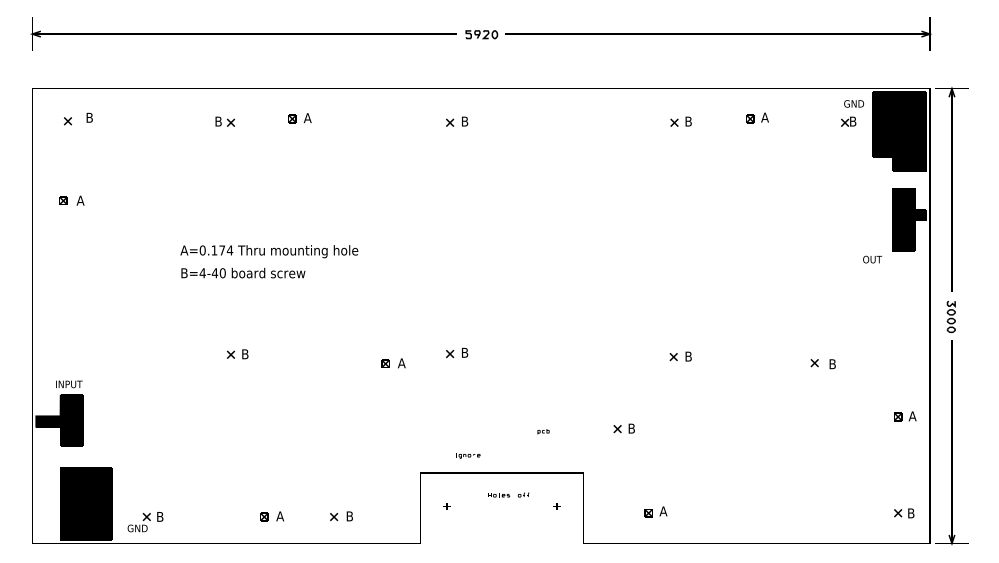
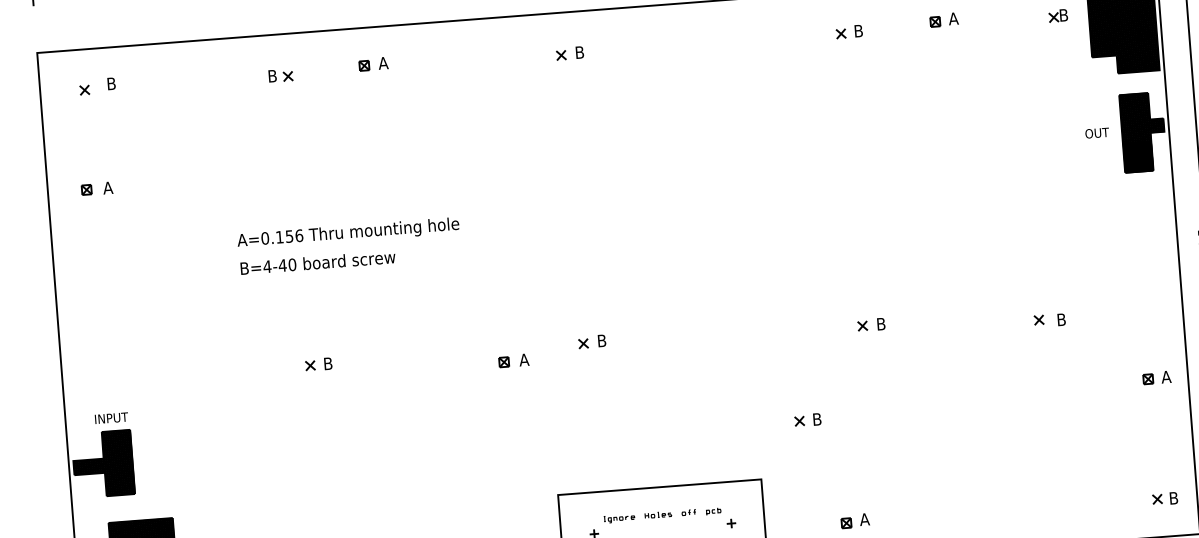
text: (226, 250) -> (294, 236), A=0.174 -> A=0.156
text: (872, 259) -> (1097, 133), moved
part: (543, 431) -> (713, 511), moved
part: (468, 455) -> (620, 518), moved

